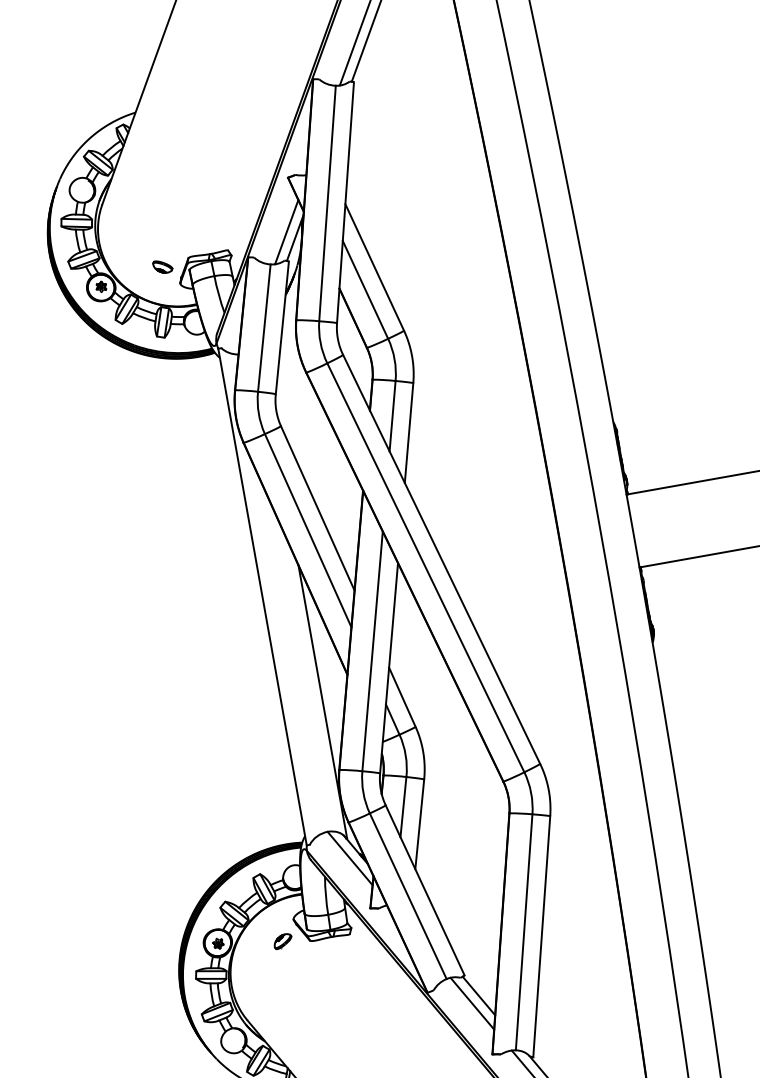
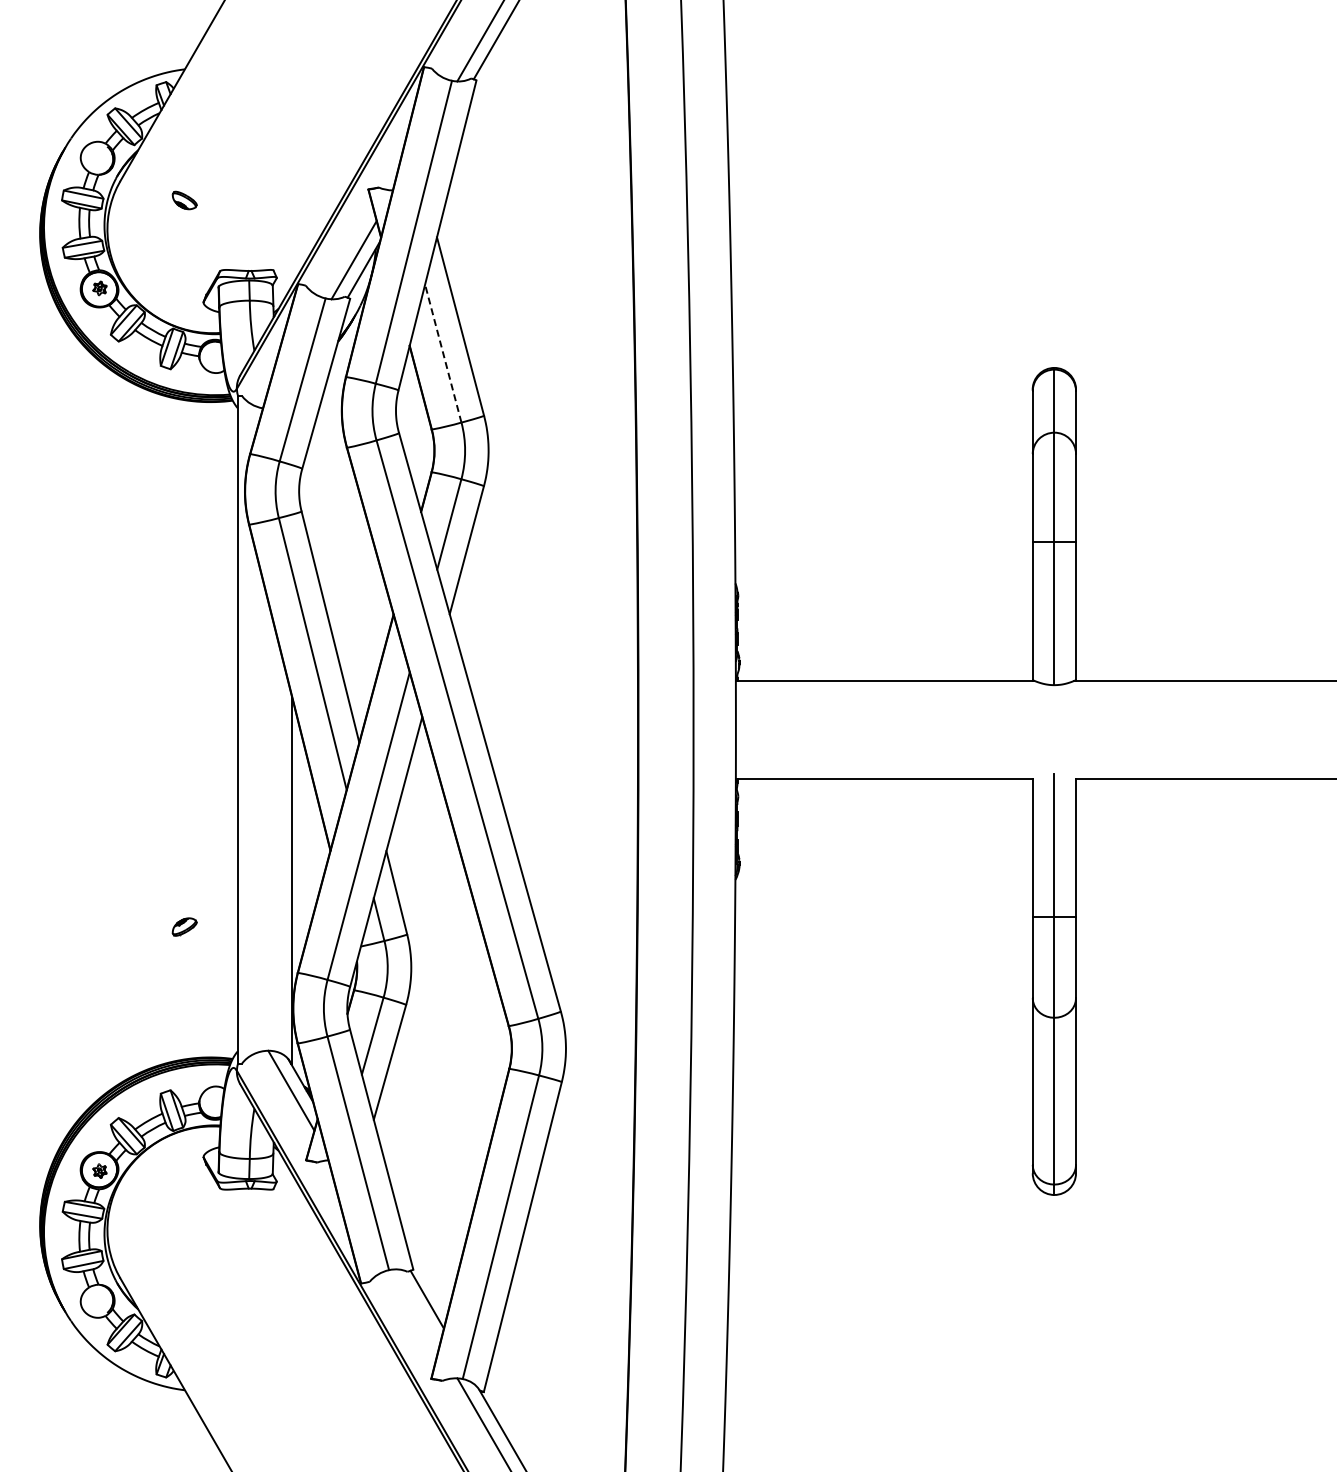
part: (162, 266) -> (184, 200), moved
line: (365, 289) -> (443, 353), solid -> dashed
part: (282, 940) -> (184, 926), moved
line: (471, 1003) -> (416, 1307), removed

